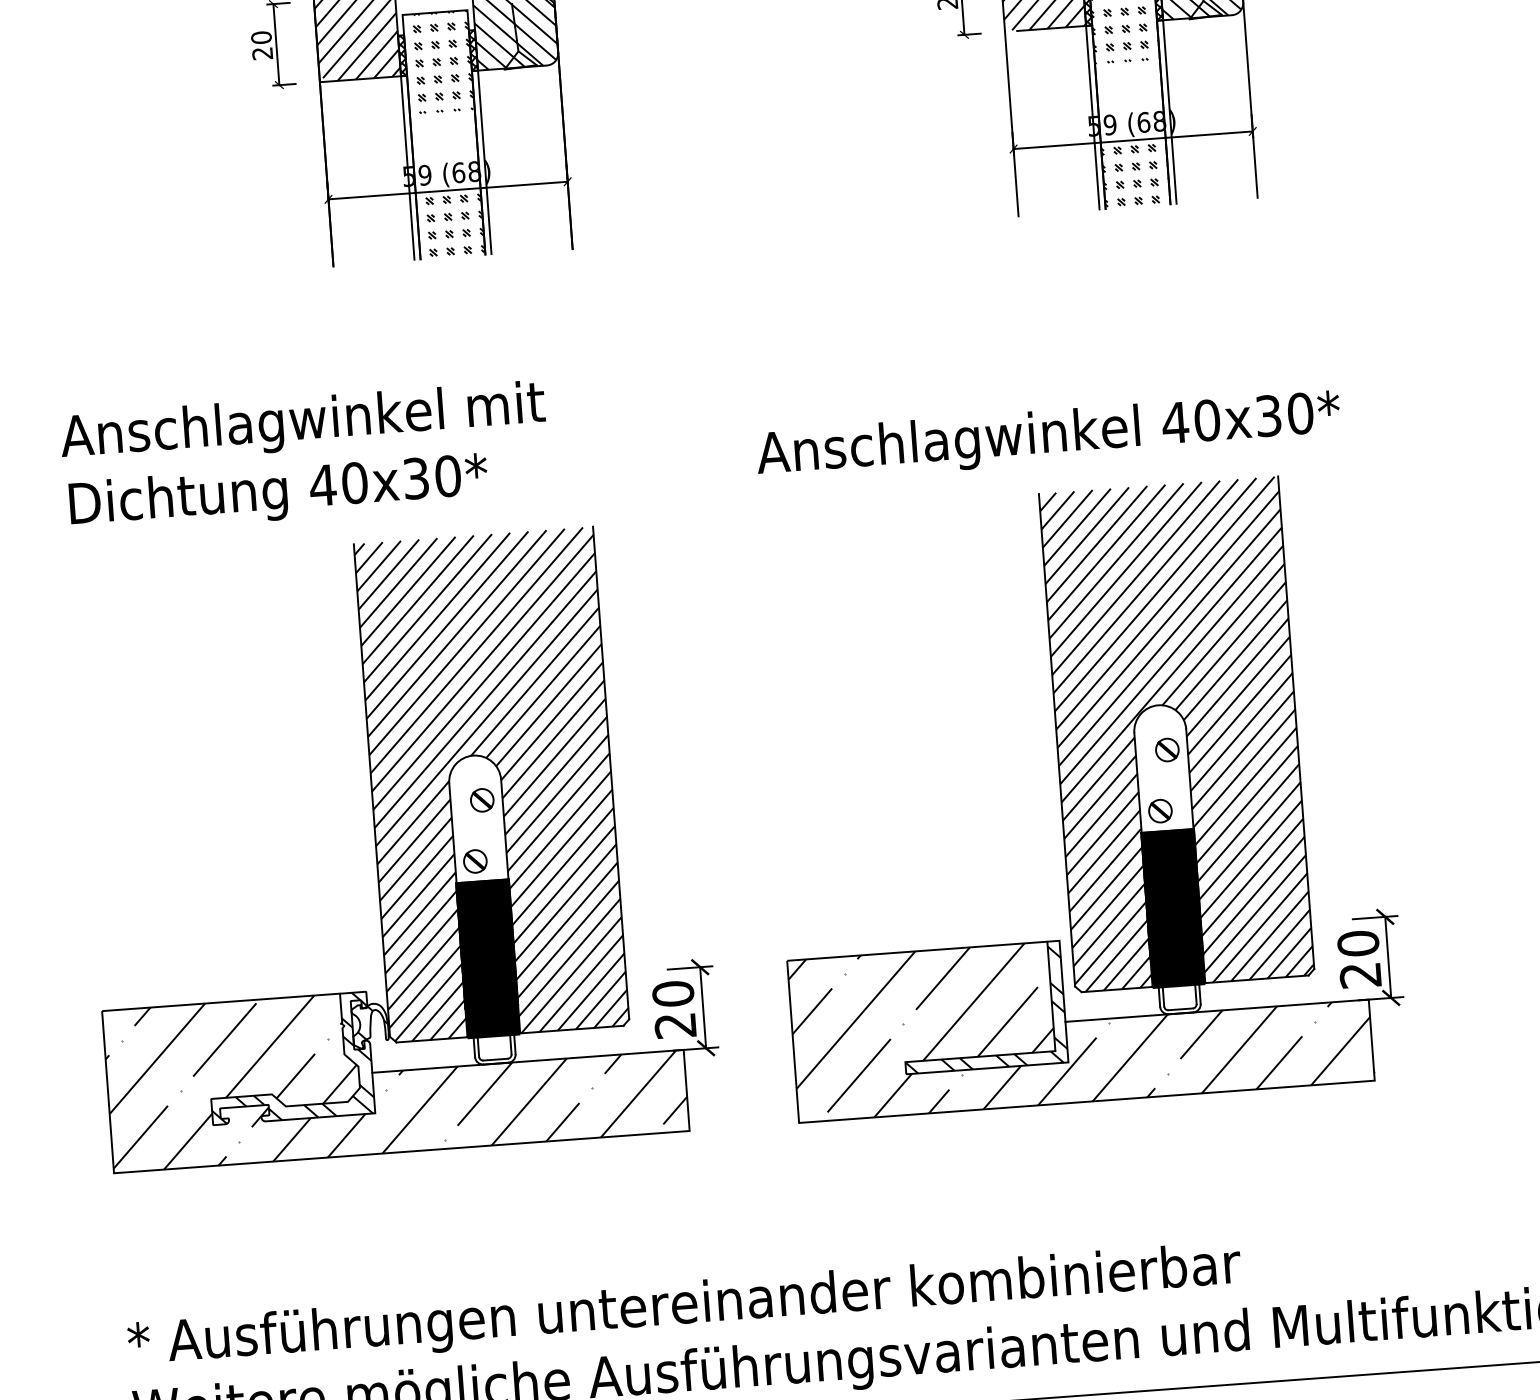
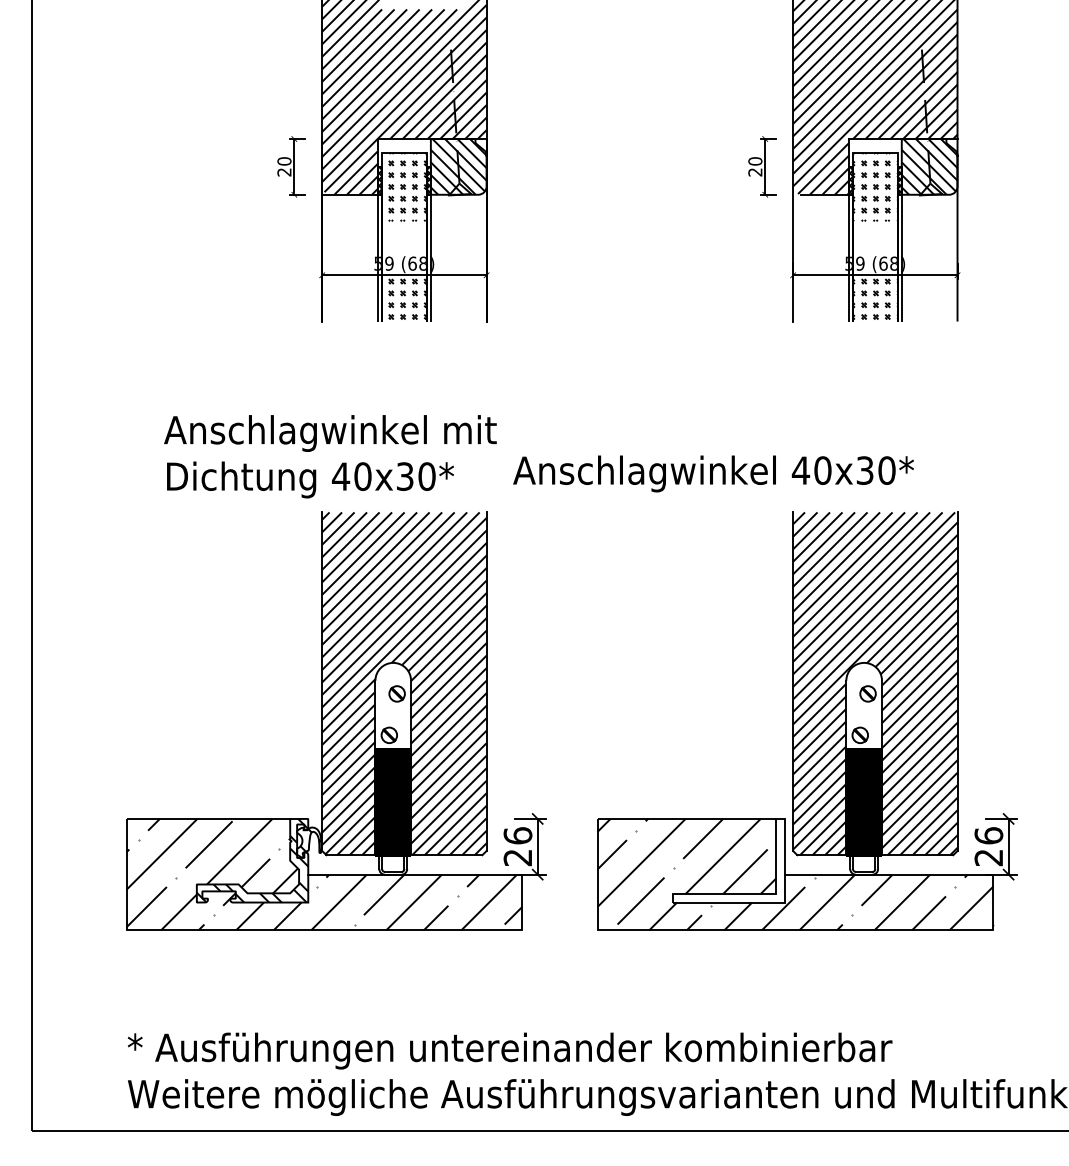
text: (1048, 436) -> (713, 473), moved
text: (305, 457) -> (330, 456), moved
text: (1357, 943) -> (988, 835), 20 -> 26
text: (672, 993) -> (517, 835), 20 -> 26
hatch: (982, 1010) -> (728, 862), removed

